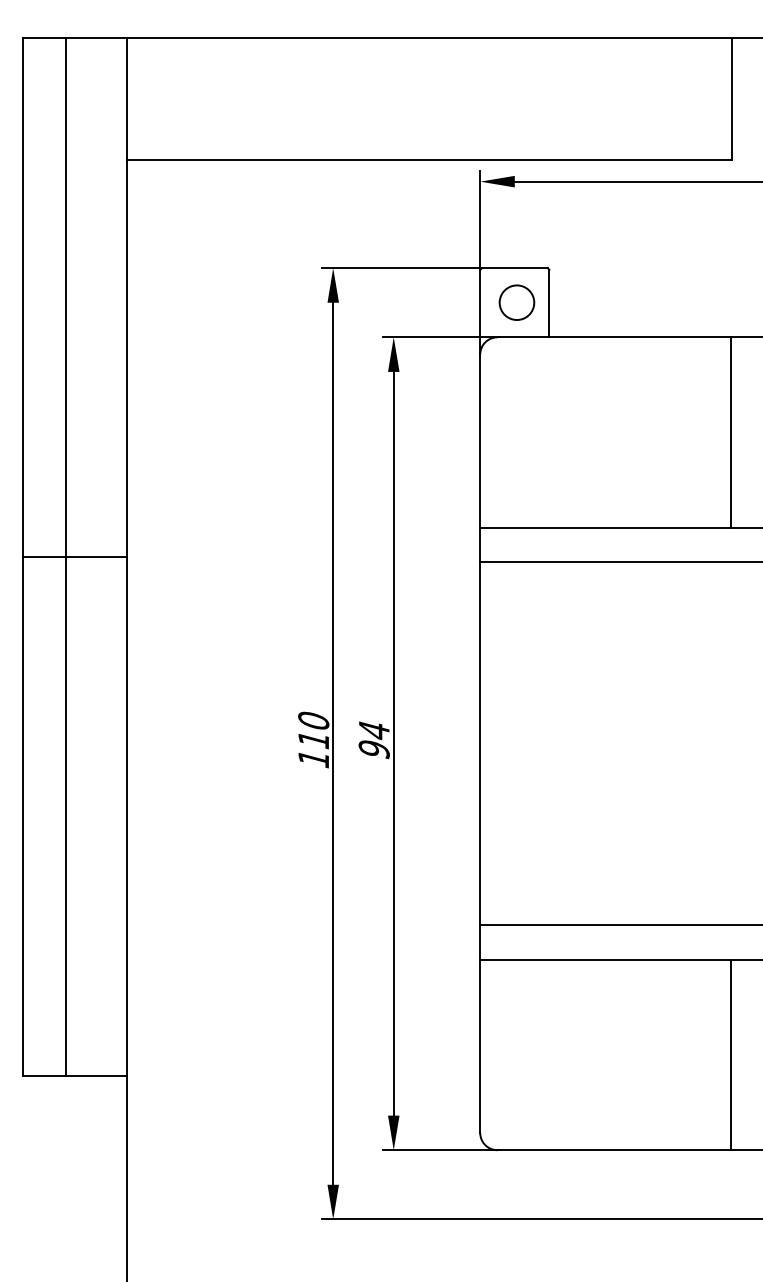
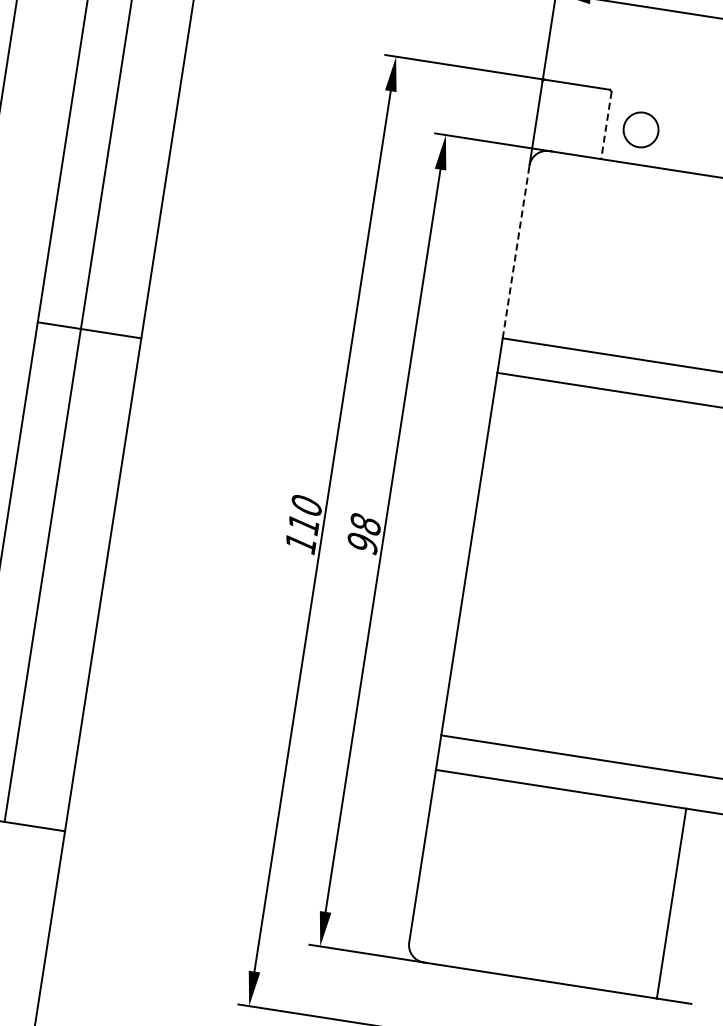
circle: (516, 302) -> (640, 129), moved
line: (549, 303) -> (606, 125), solid -> dashed
line: (480, 440) -> (516, 251), solid -> dashed
line: (74, 557) -> (89, 330), moved
text: (373, 730) -> (364, 524), 94 -> 98

